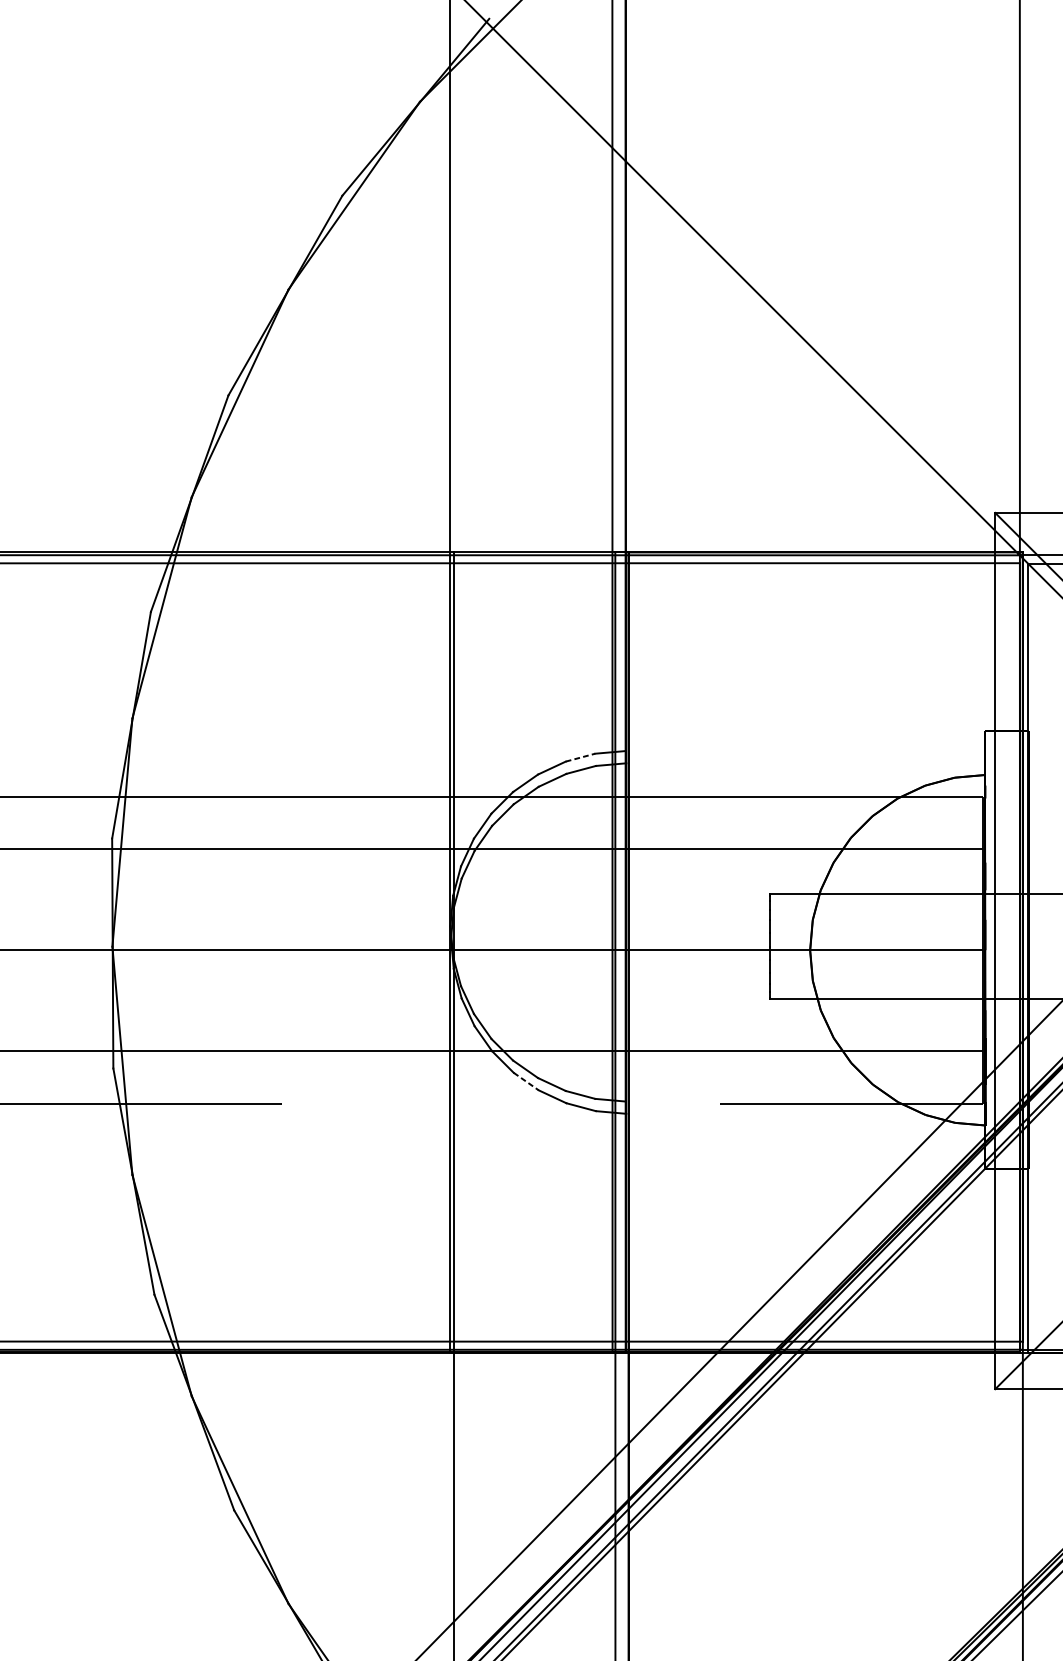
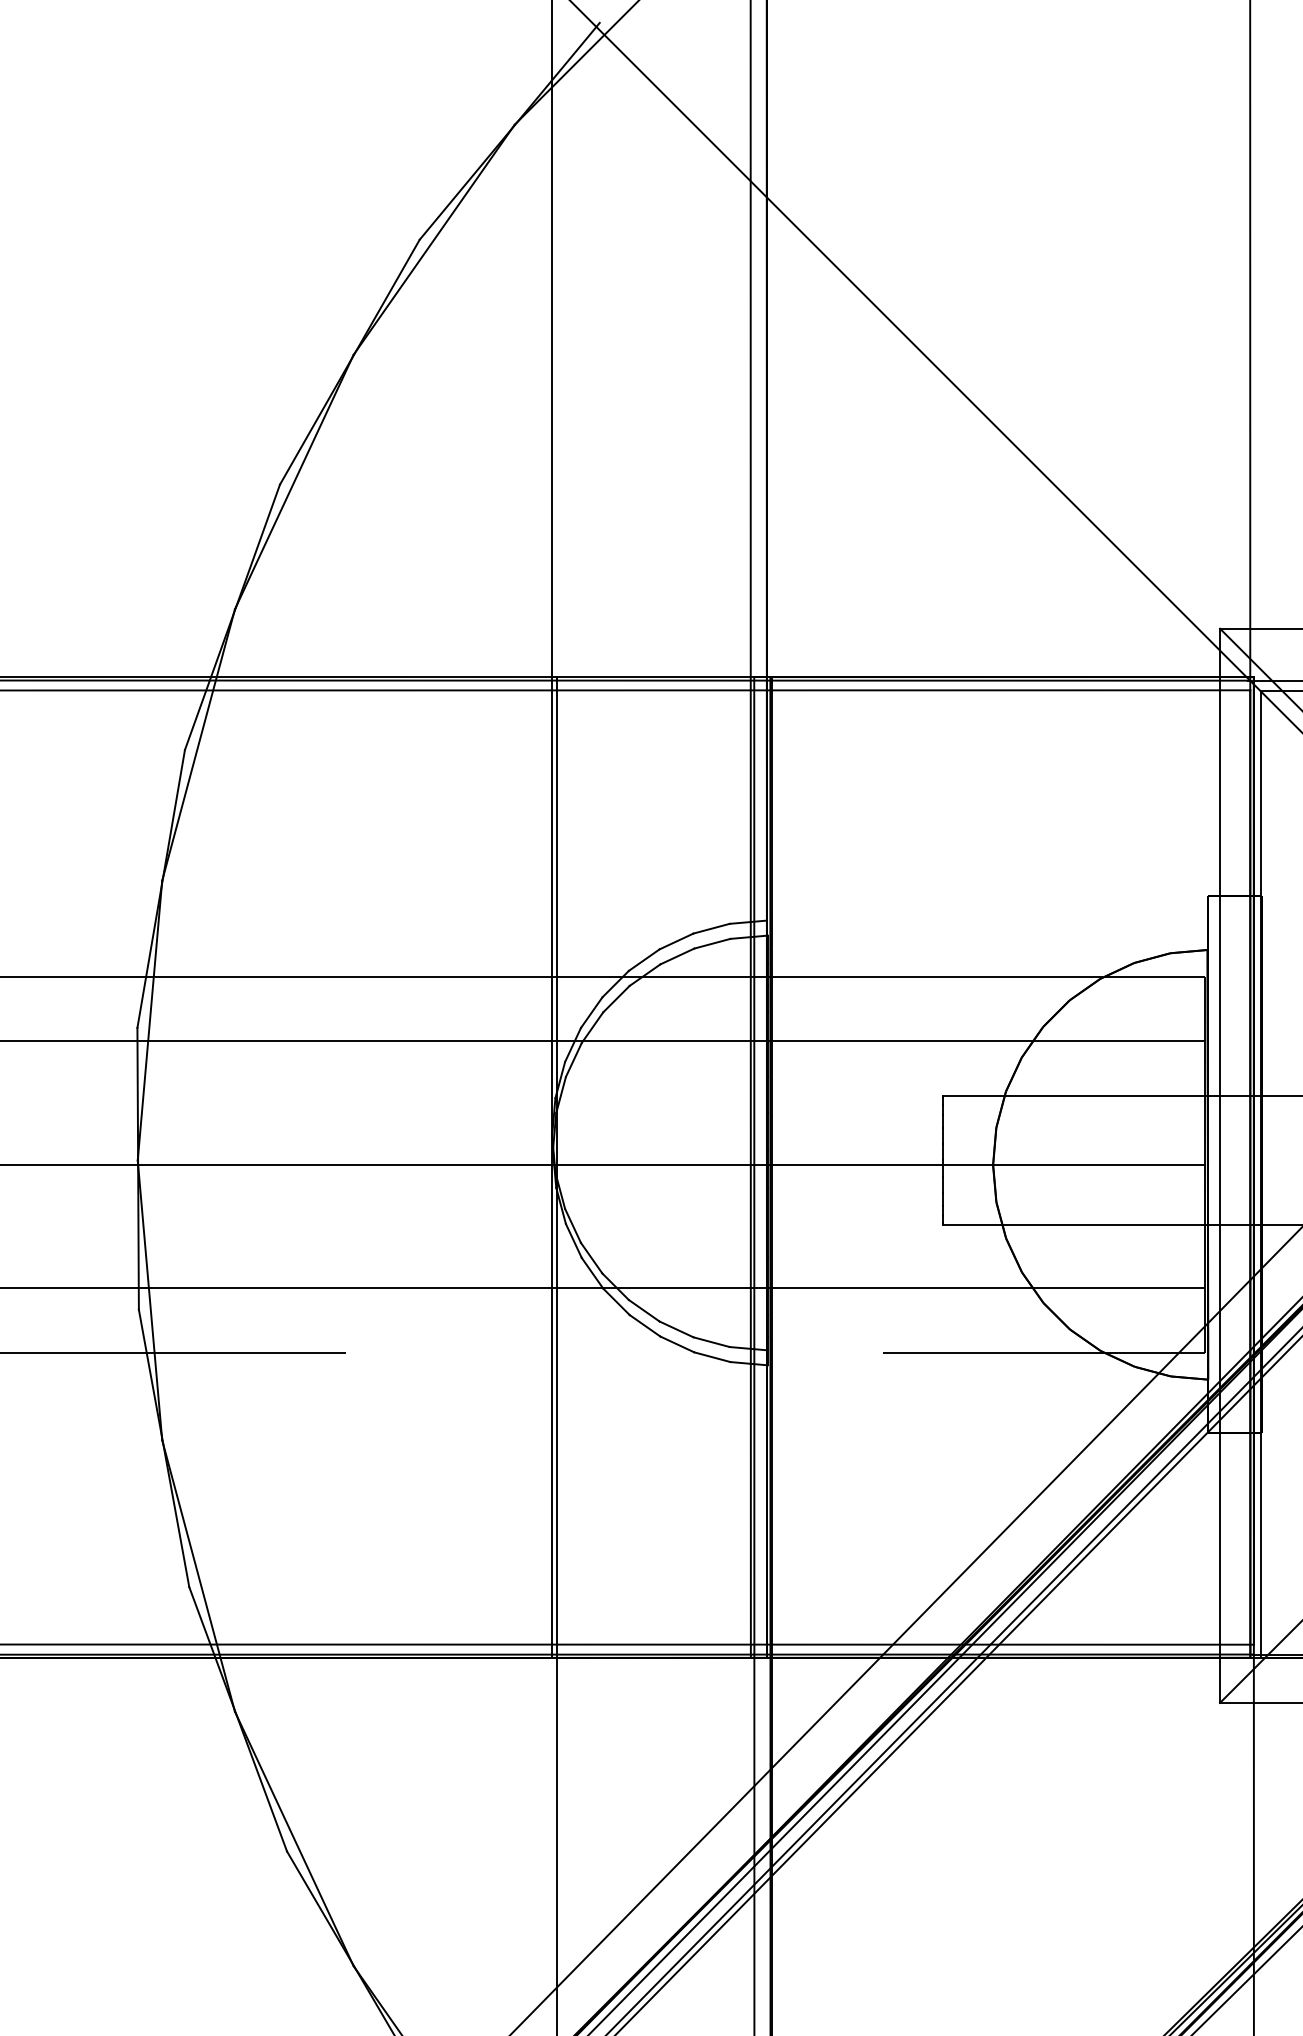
line: (580, 757) -> (711, 928), dashed -> solid
line: (526, 1081) -> (645, 1325), dashed -> solid

